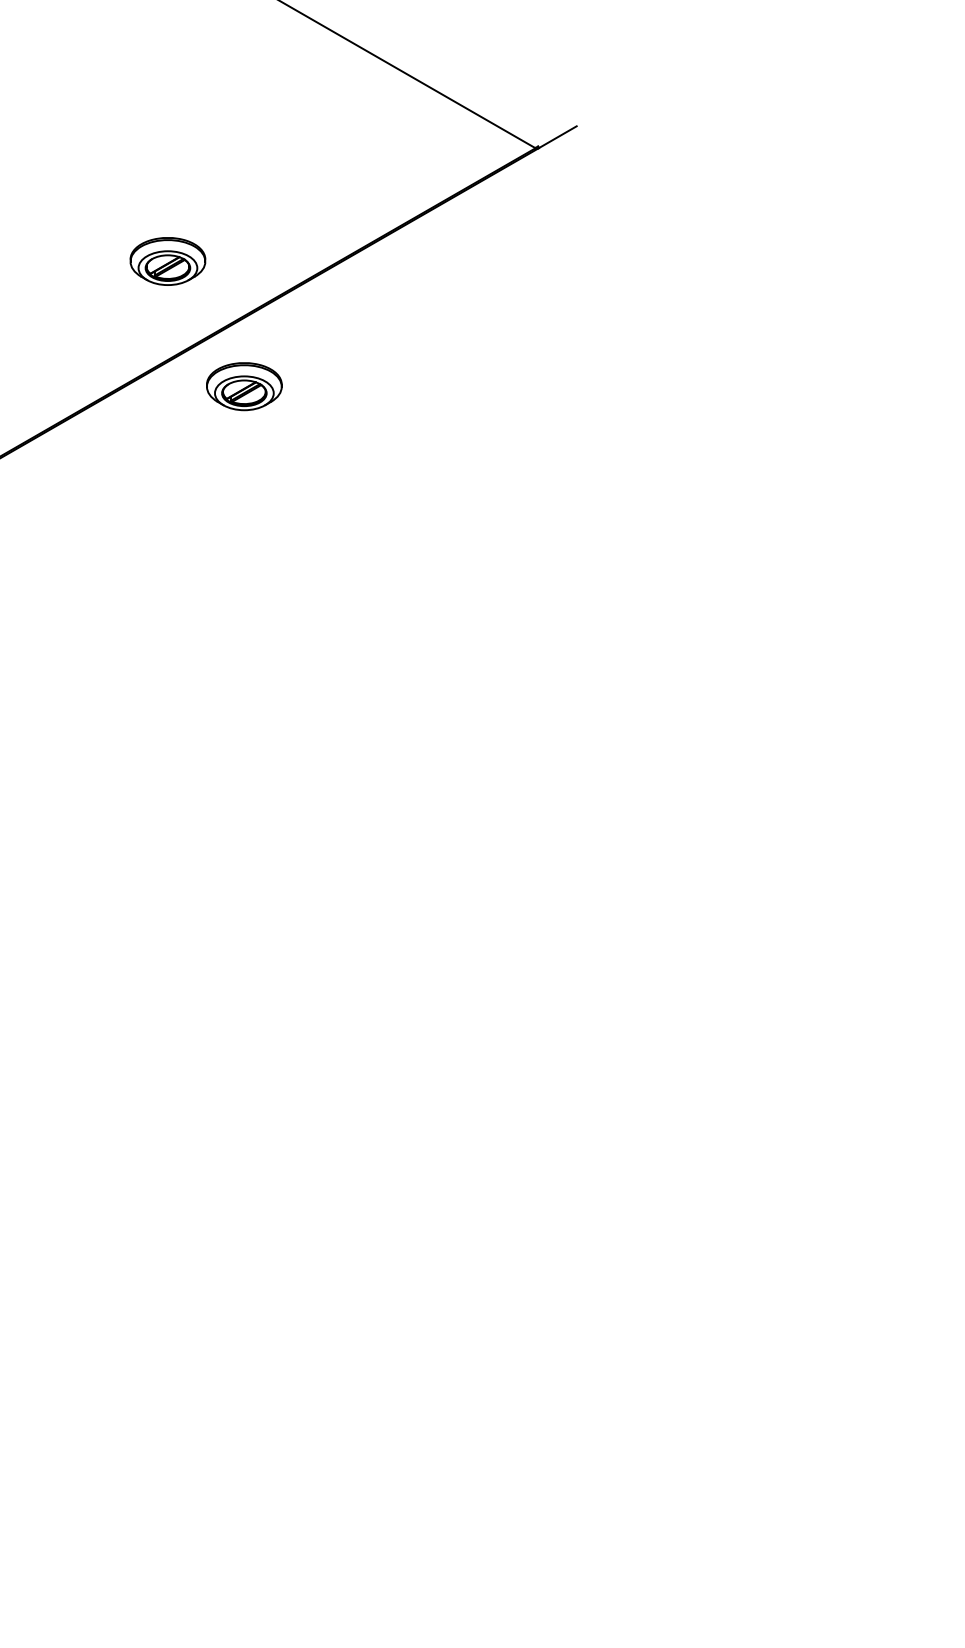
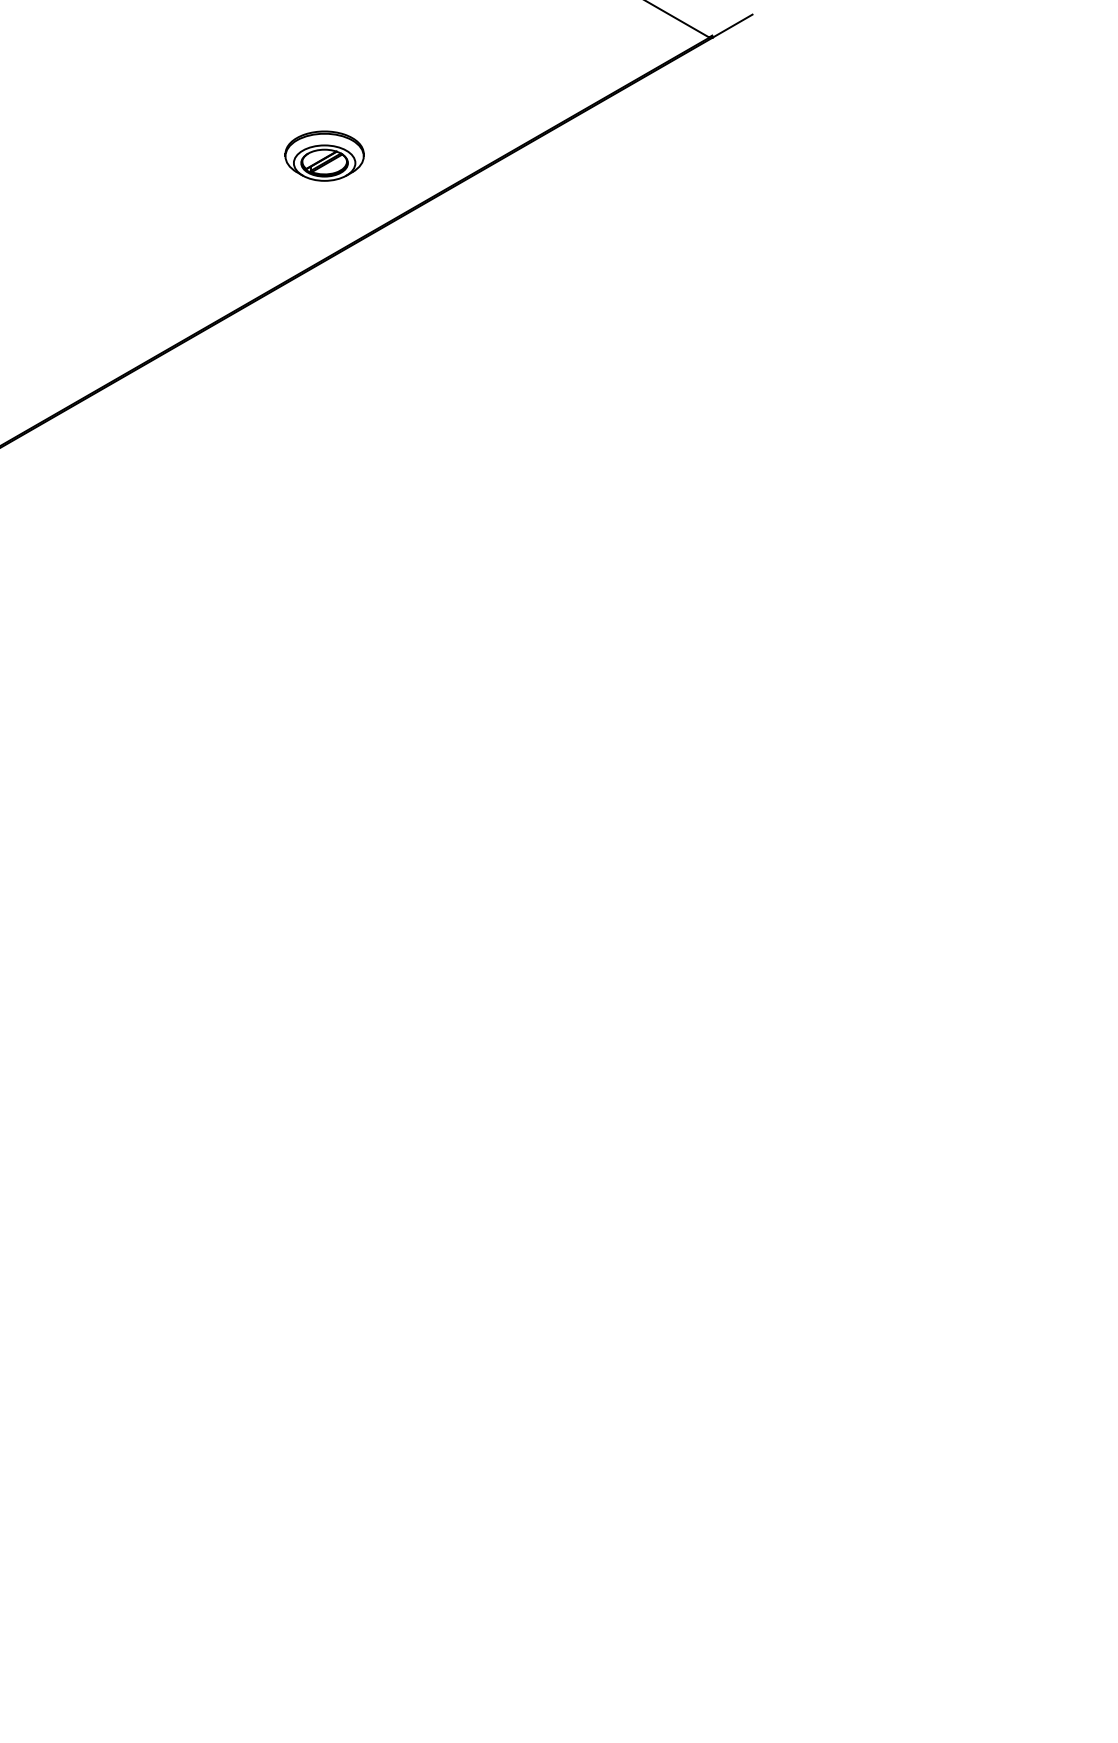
part: (244, 386) -> (404, 286), removed

